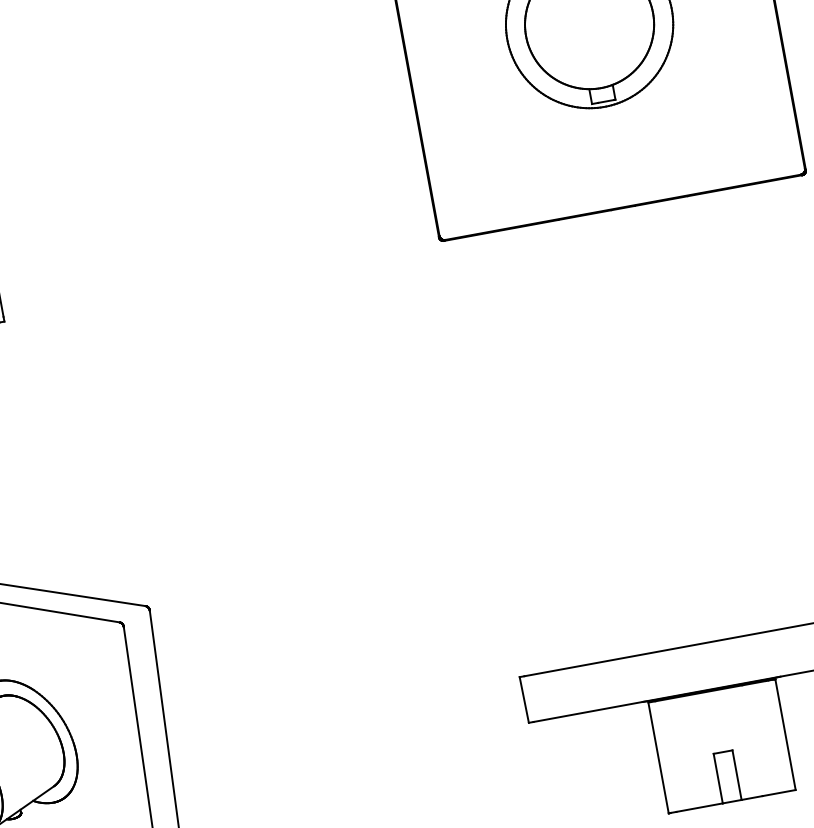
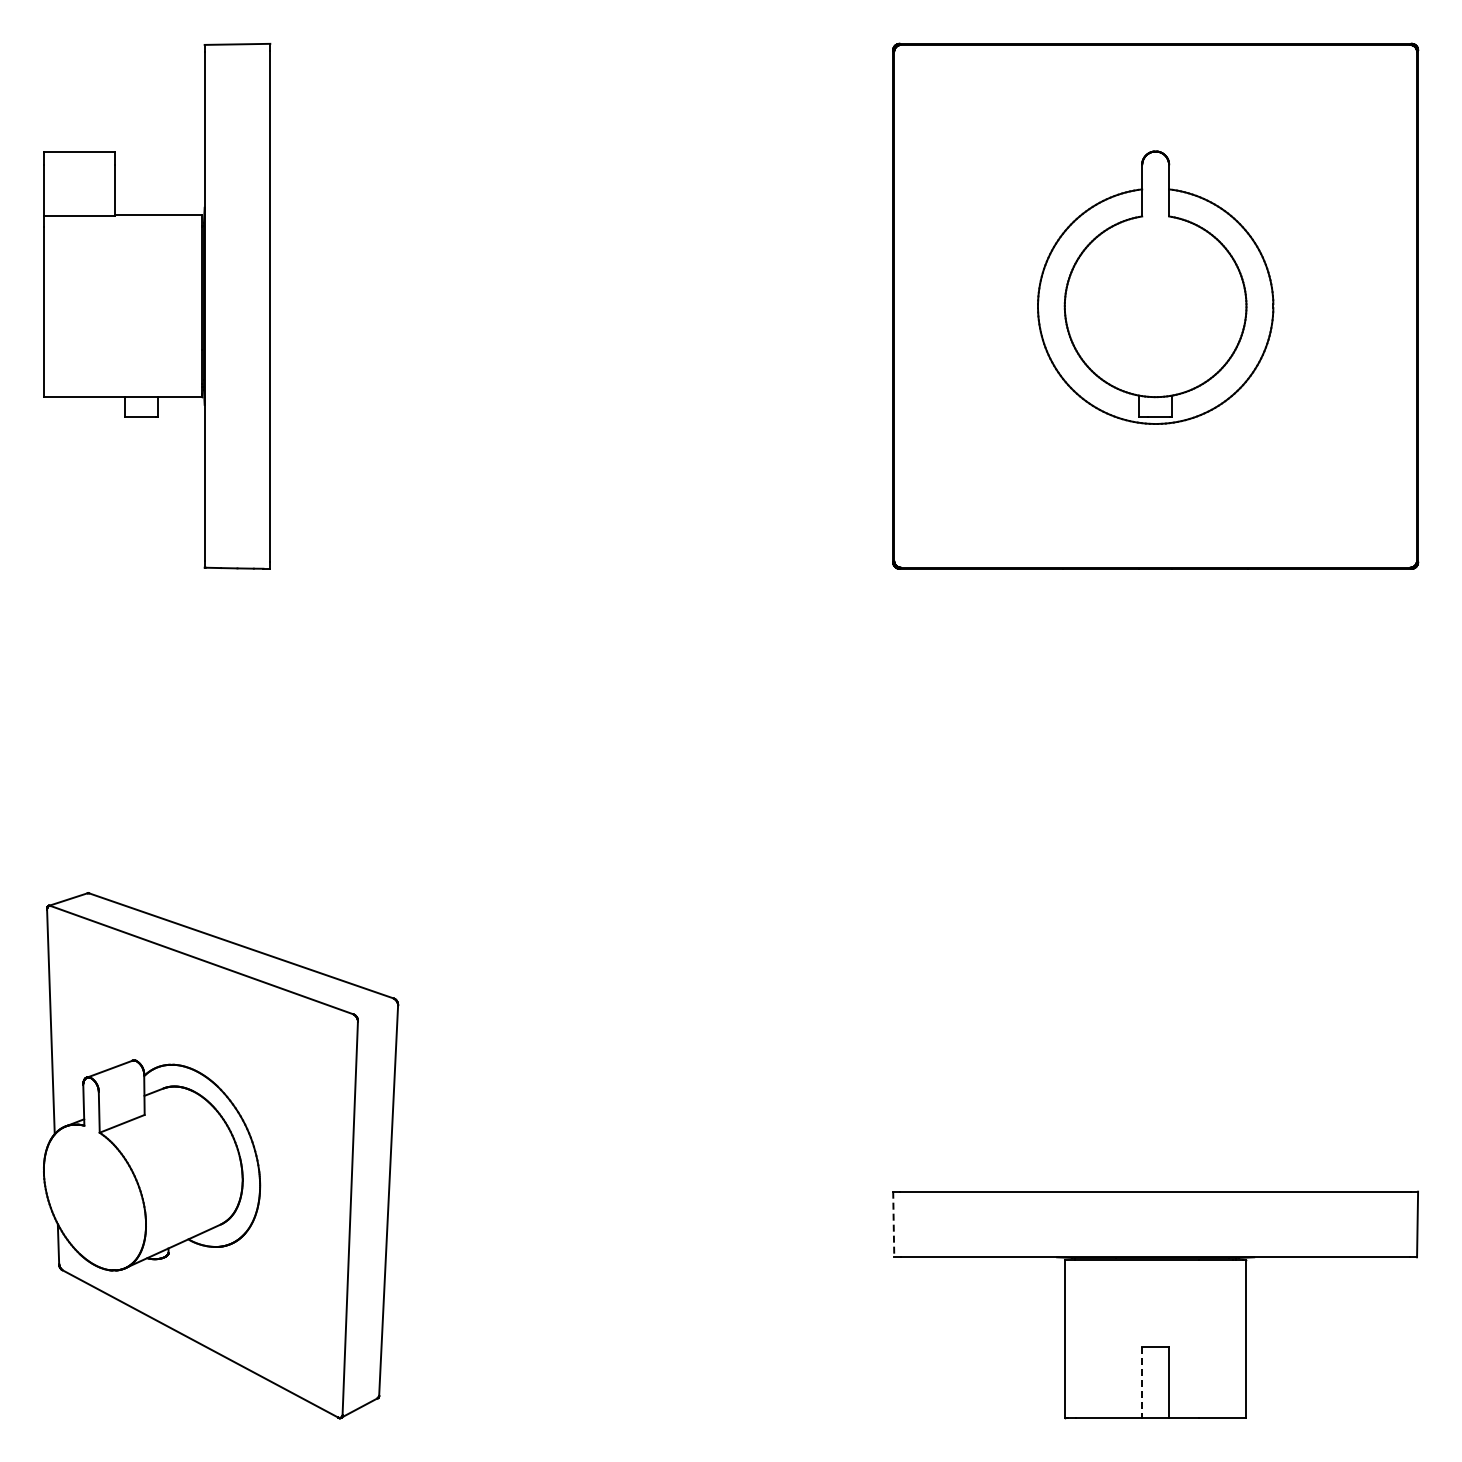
line: (524, 700) -> (893, 1224), solid -> dashed
line: (718, 779) -> (1142, 1383), solid -> dashed

